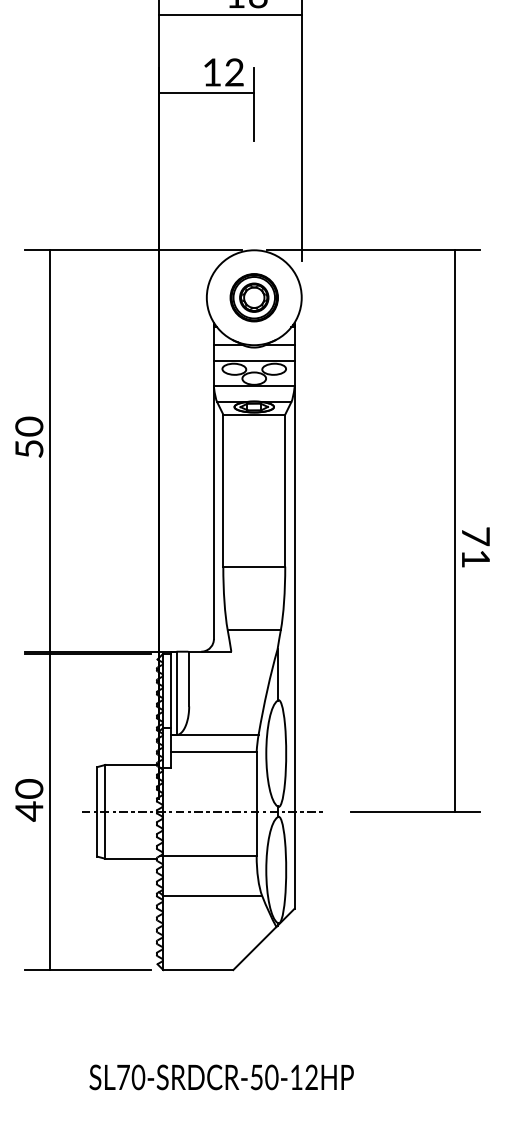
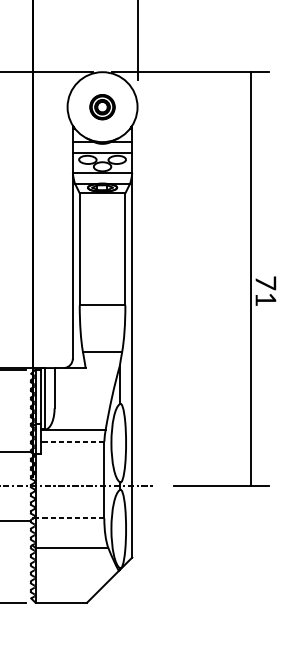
part: (253, 297) -> (101, 106), size x0.7
line: (213, 751) -> (72, 441), solid -> dashed
line: (209, 855) -> (69, 518), solid -> dashed

